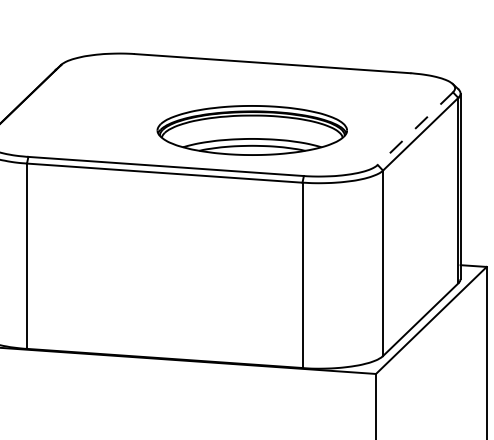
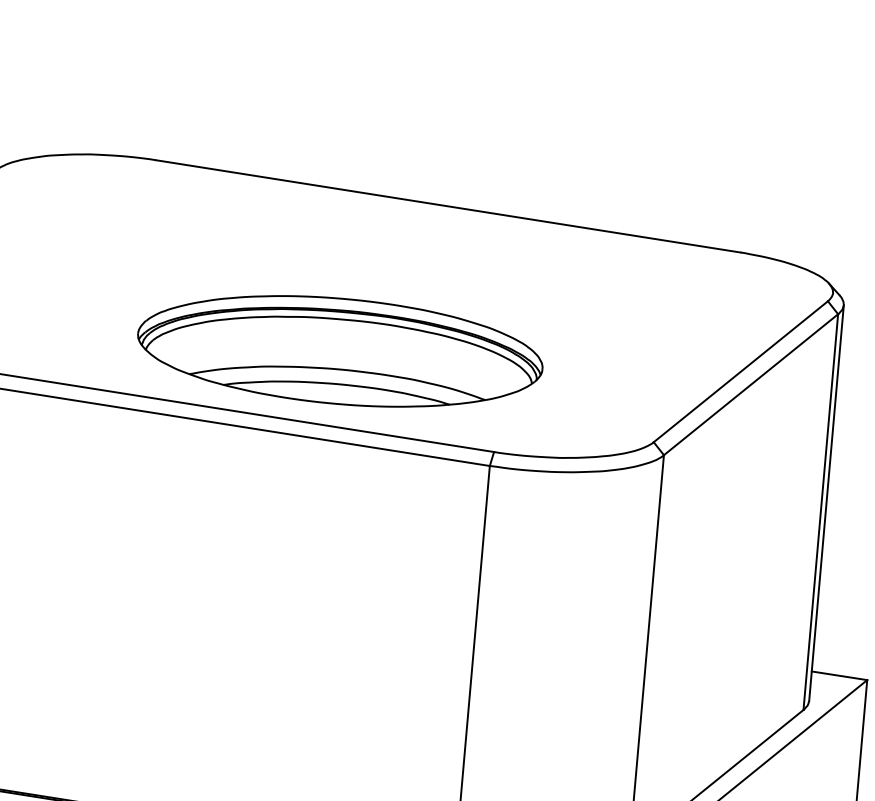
line: (415, 129) -> (740, 373), dashed -> solid
part: (251, 130) -> (338, 351), moved

